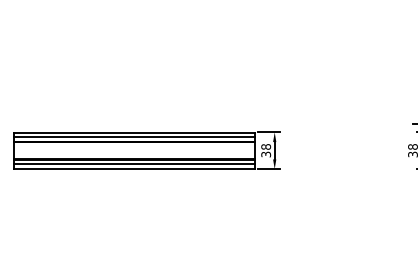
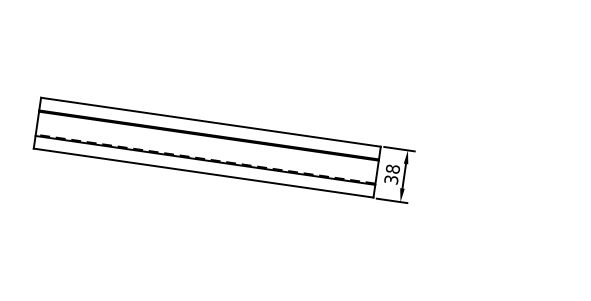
line: (134, 137) -> (209, 129), removed
line: (134, 158) -> (205, 158), solid -> dashed
line: (134, 163) -> (204, 165), removed

